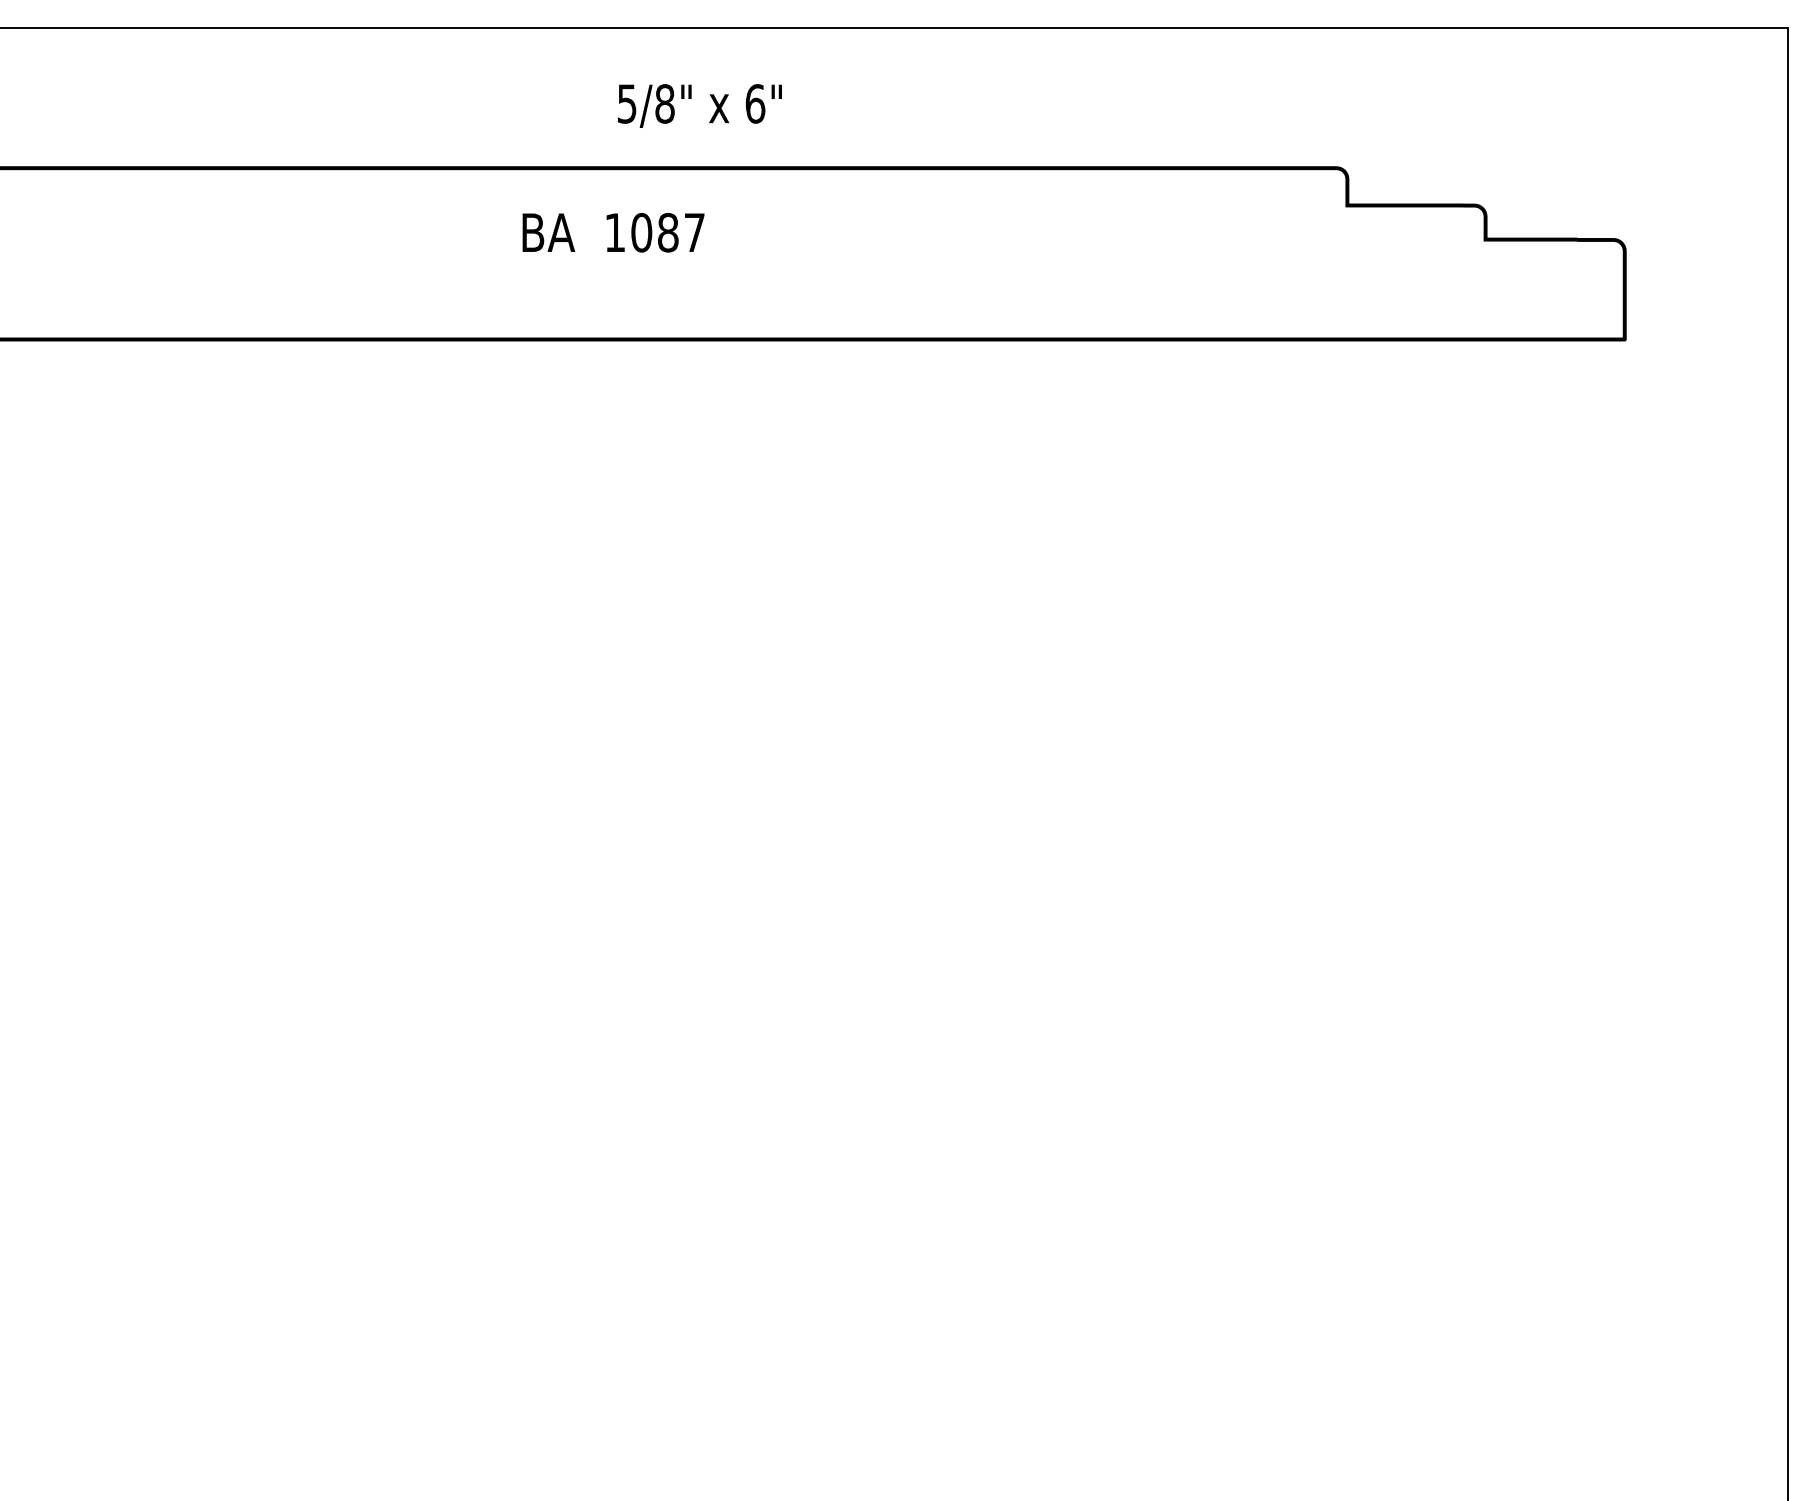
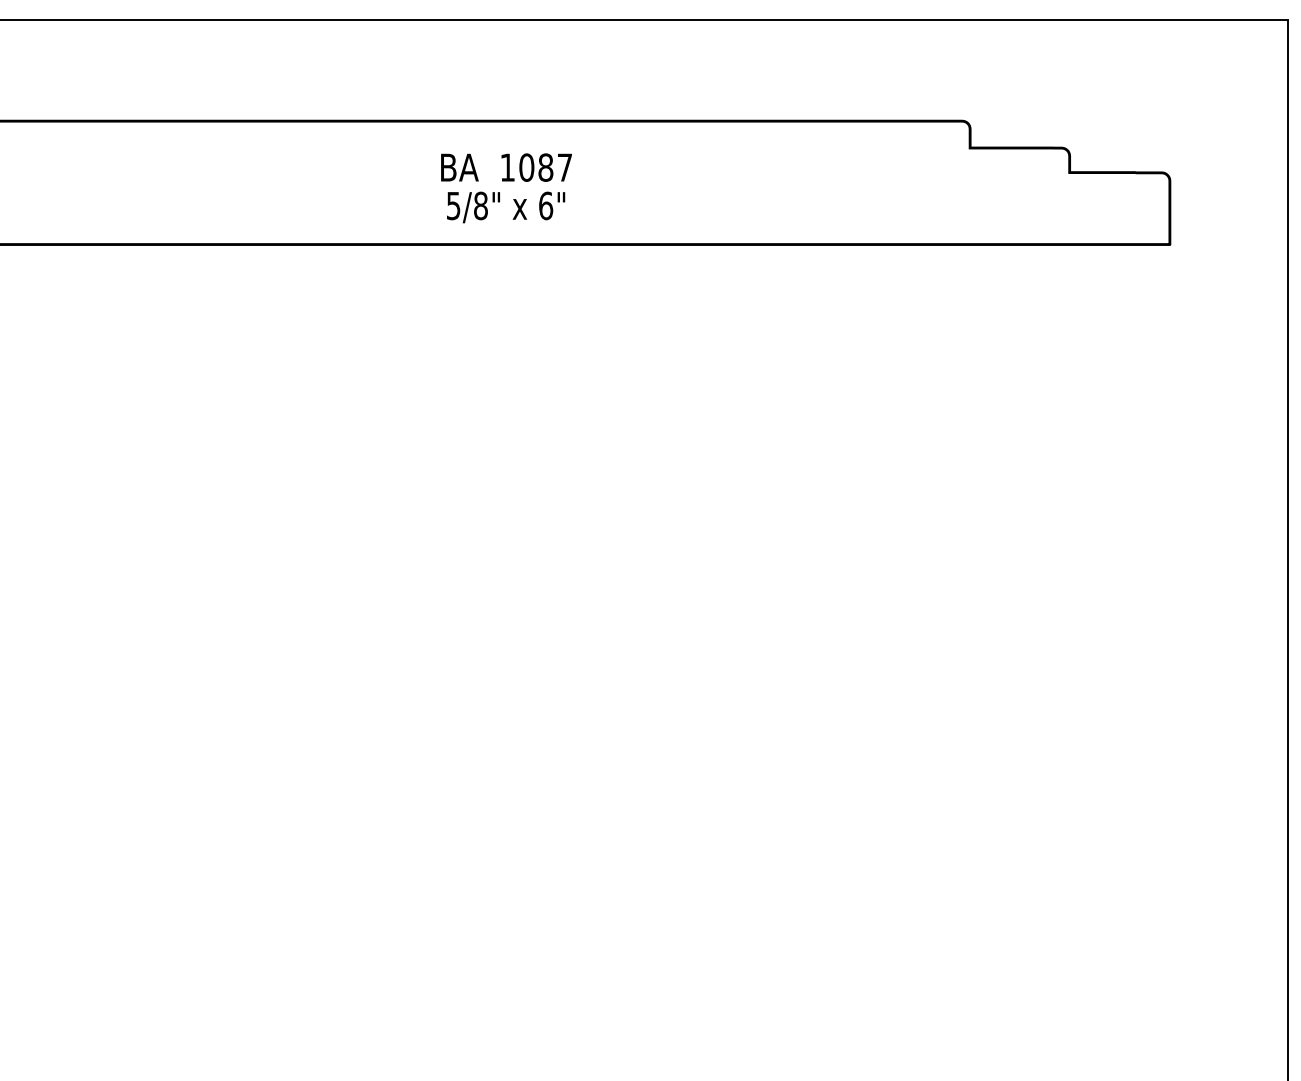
text: (699, 105) -> (505, 207), moved
text: (613, 232) -> (506, 167), moved

